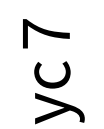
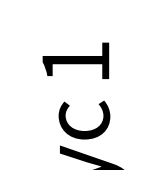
text: (46, 33) -> (76, 61), 7 -> 1

